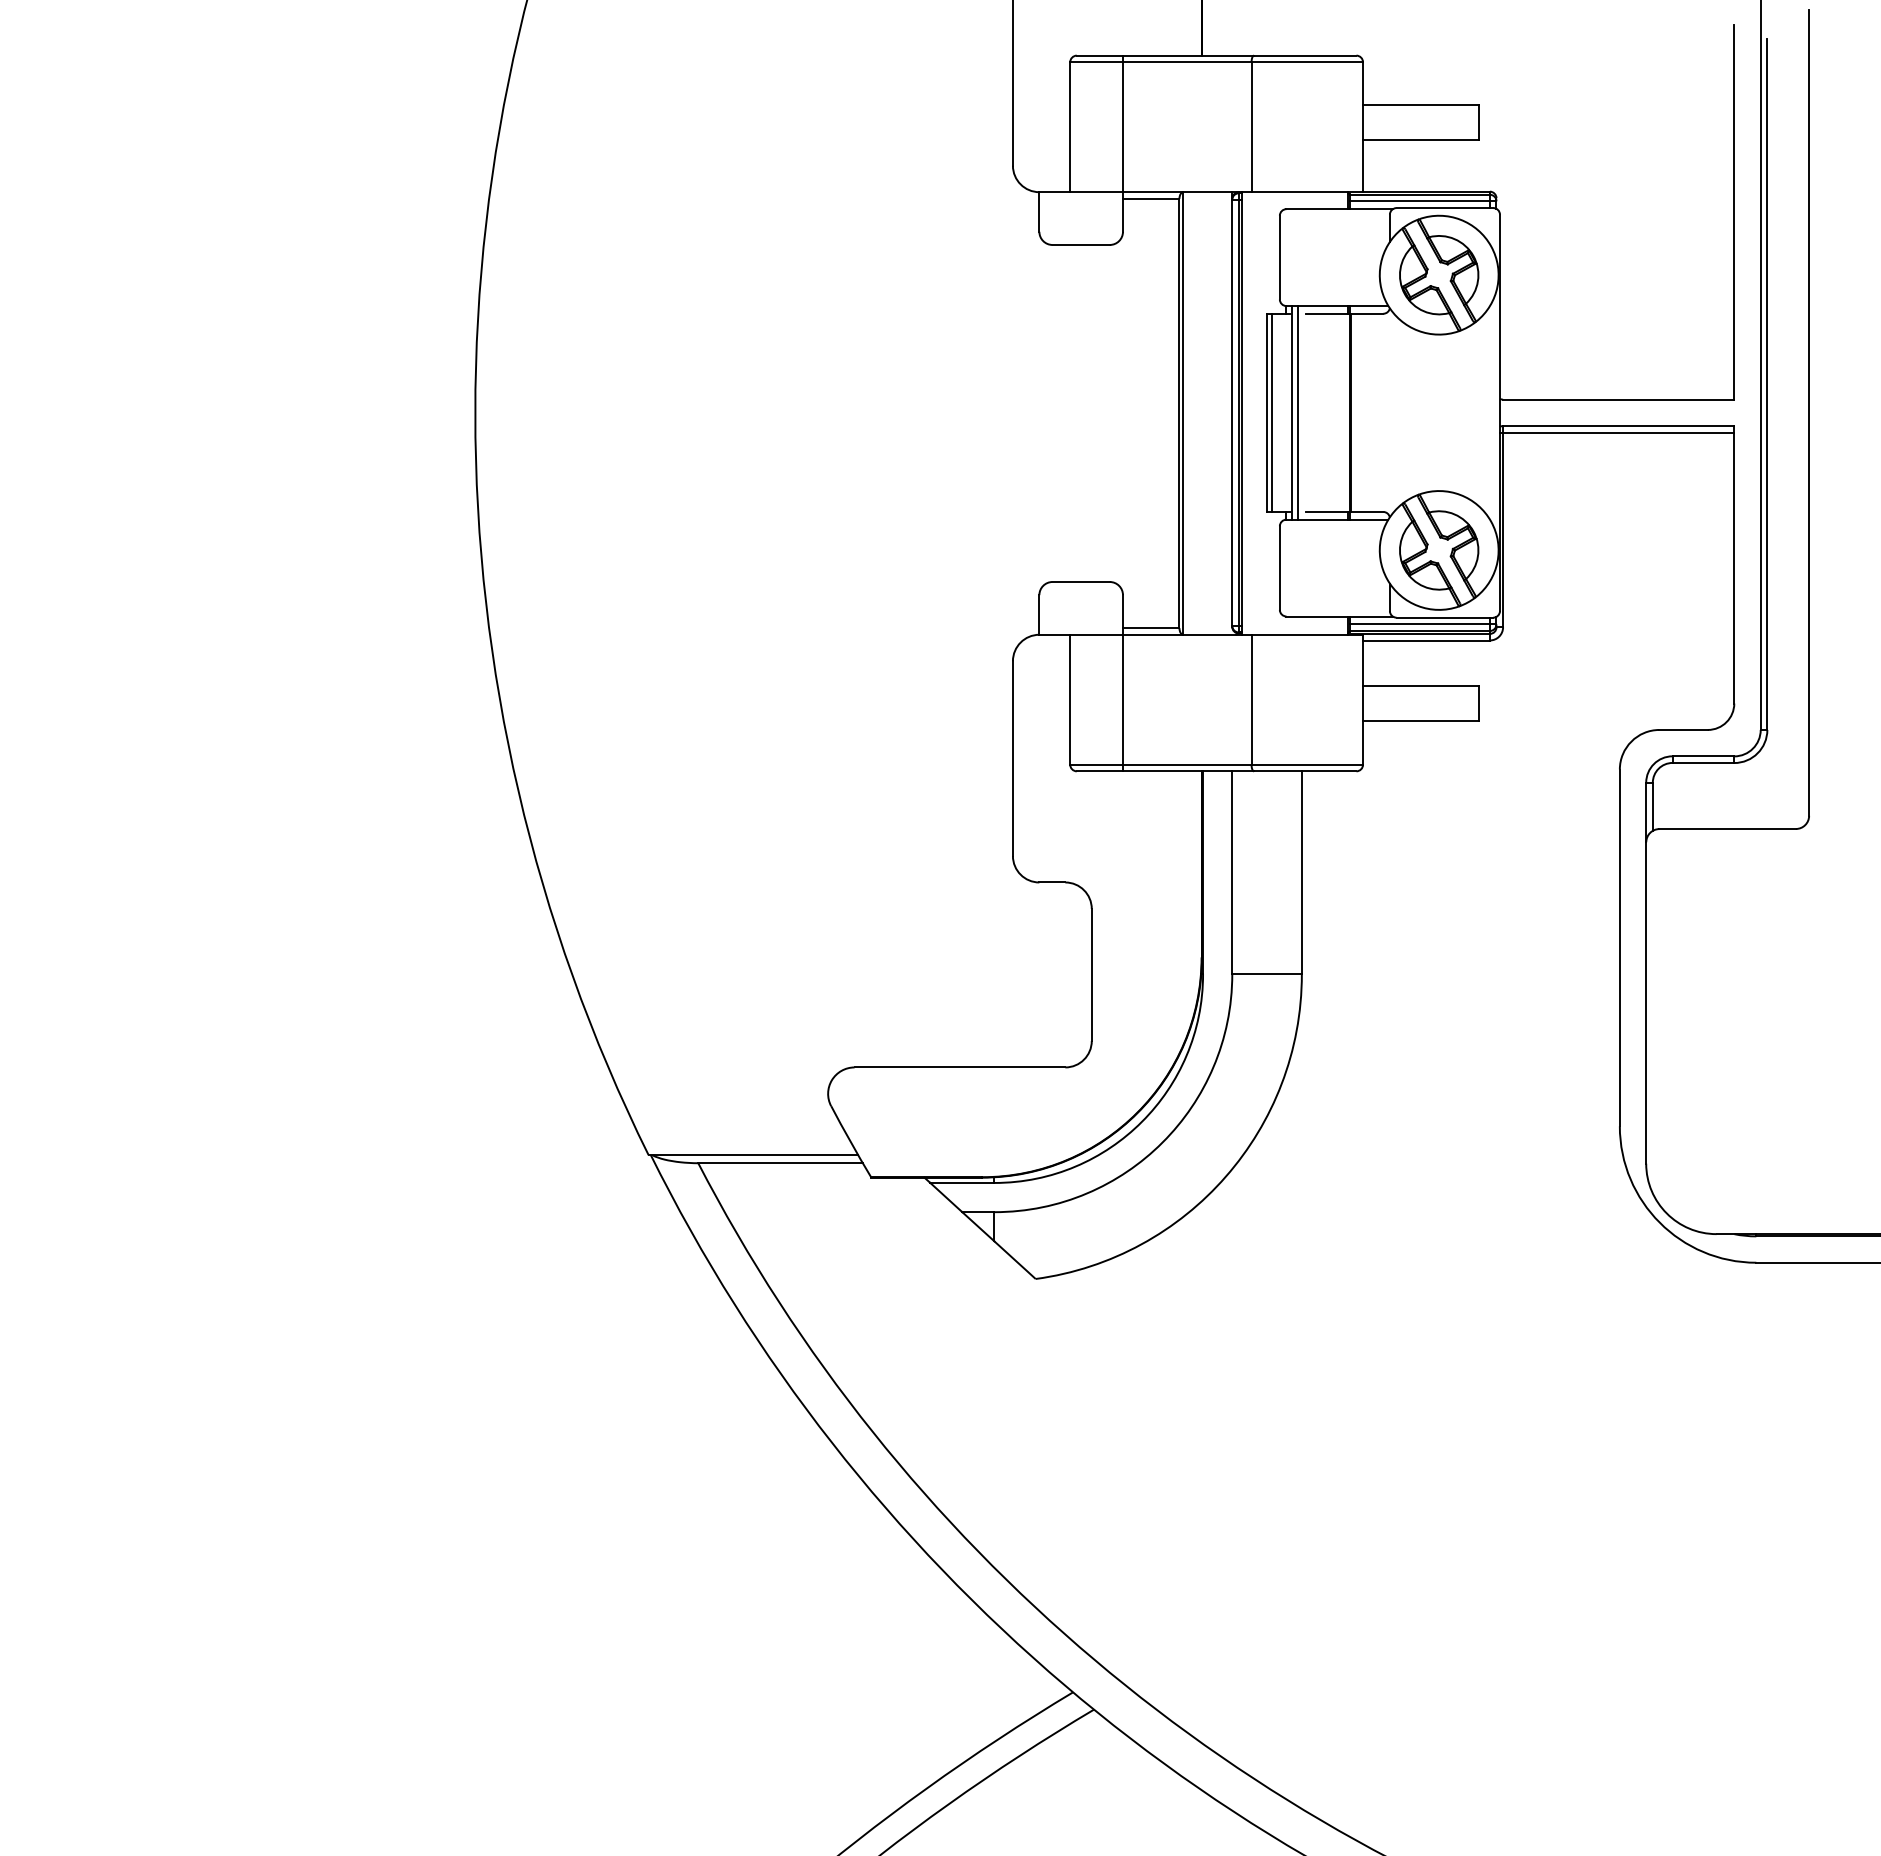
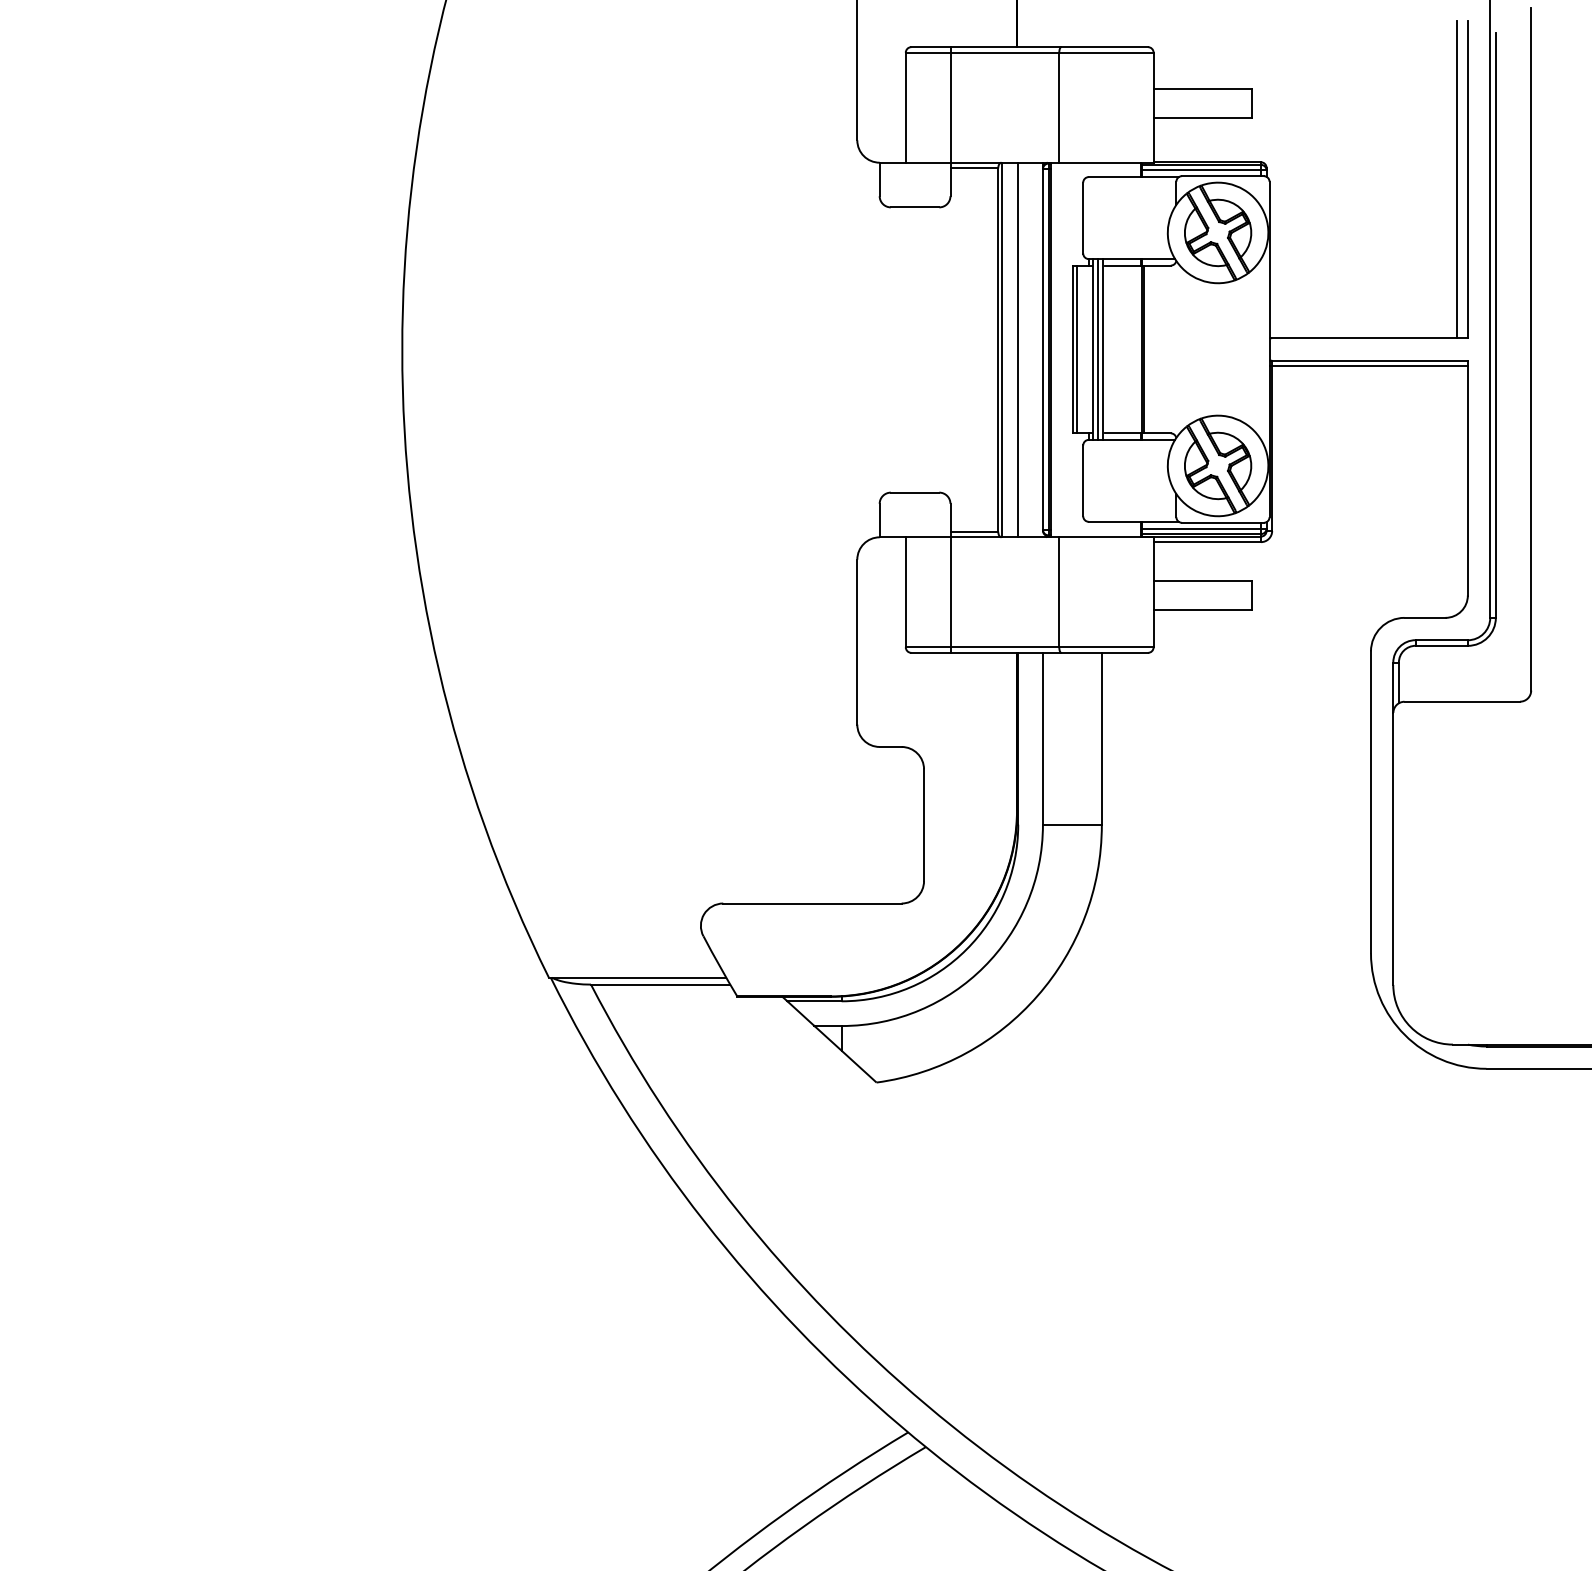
line: (1721, 212) -> (1457, 179), added
line: (1303, 412) -> (1103, 349), added
line: (1203, 413) -> (1018, 350), added

